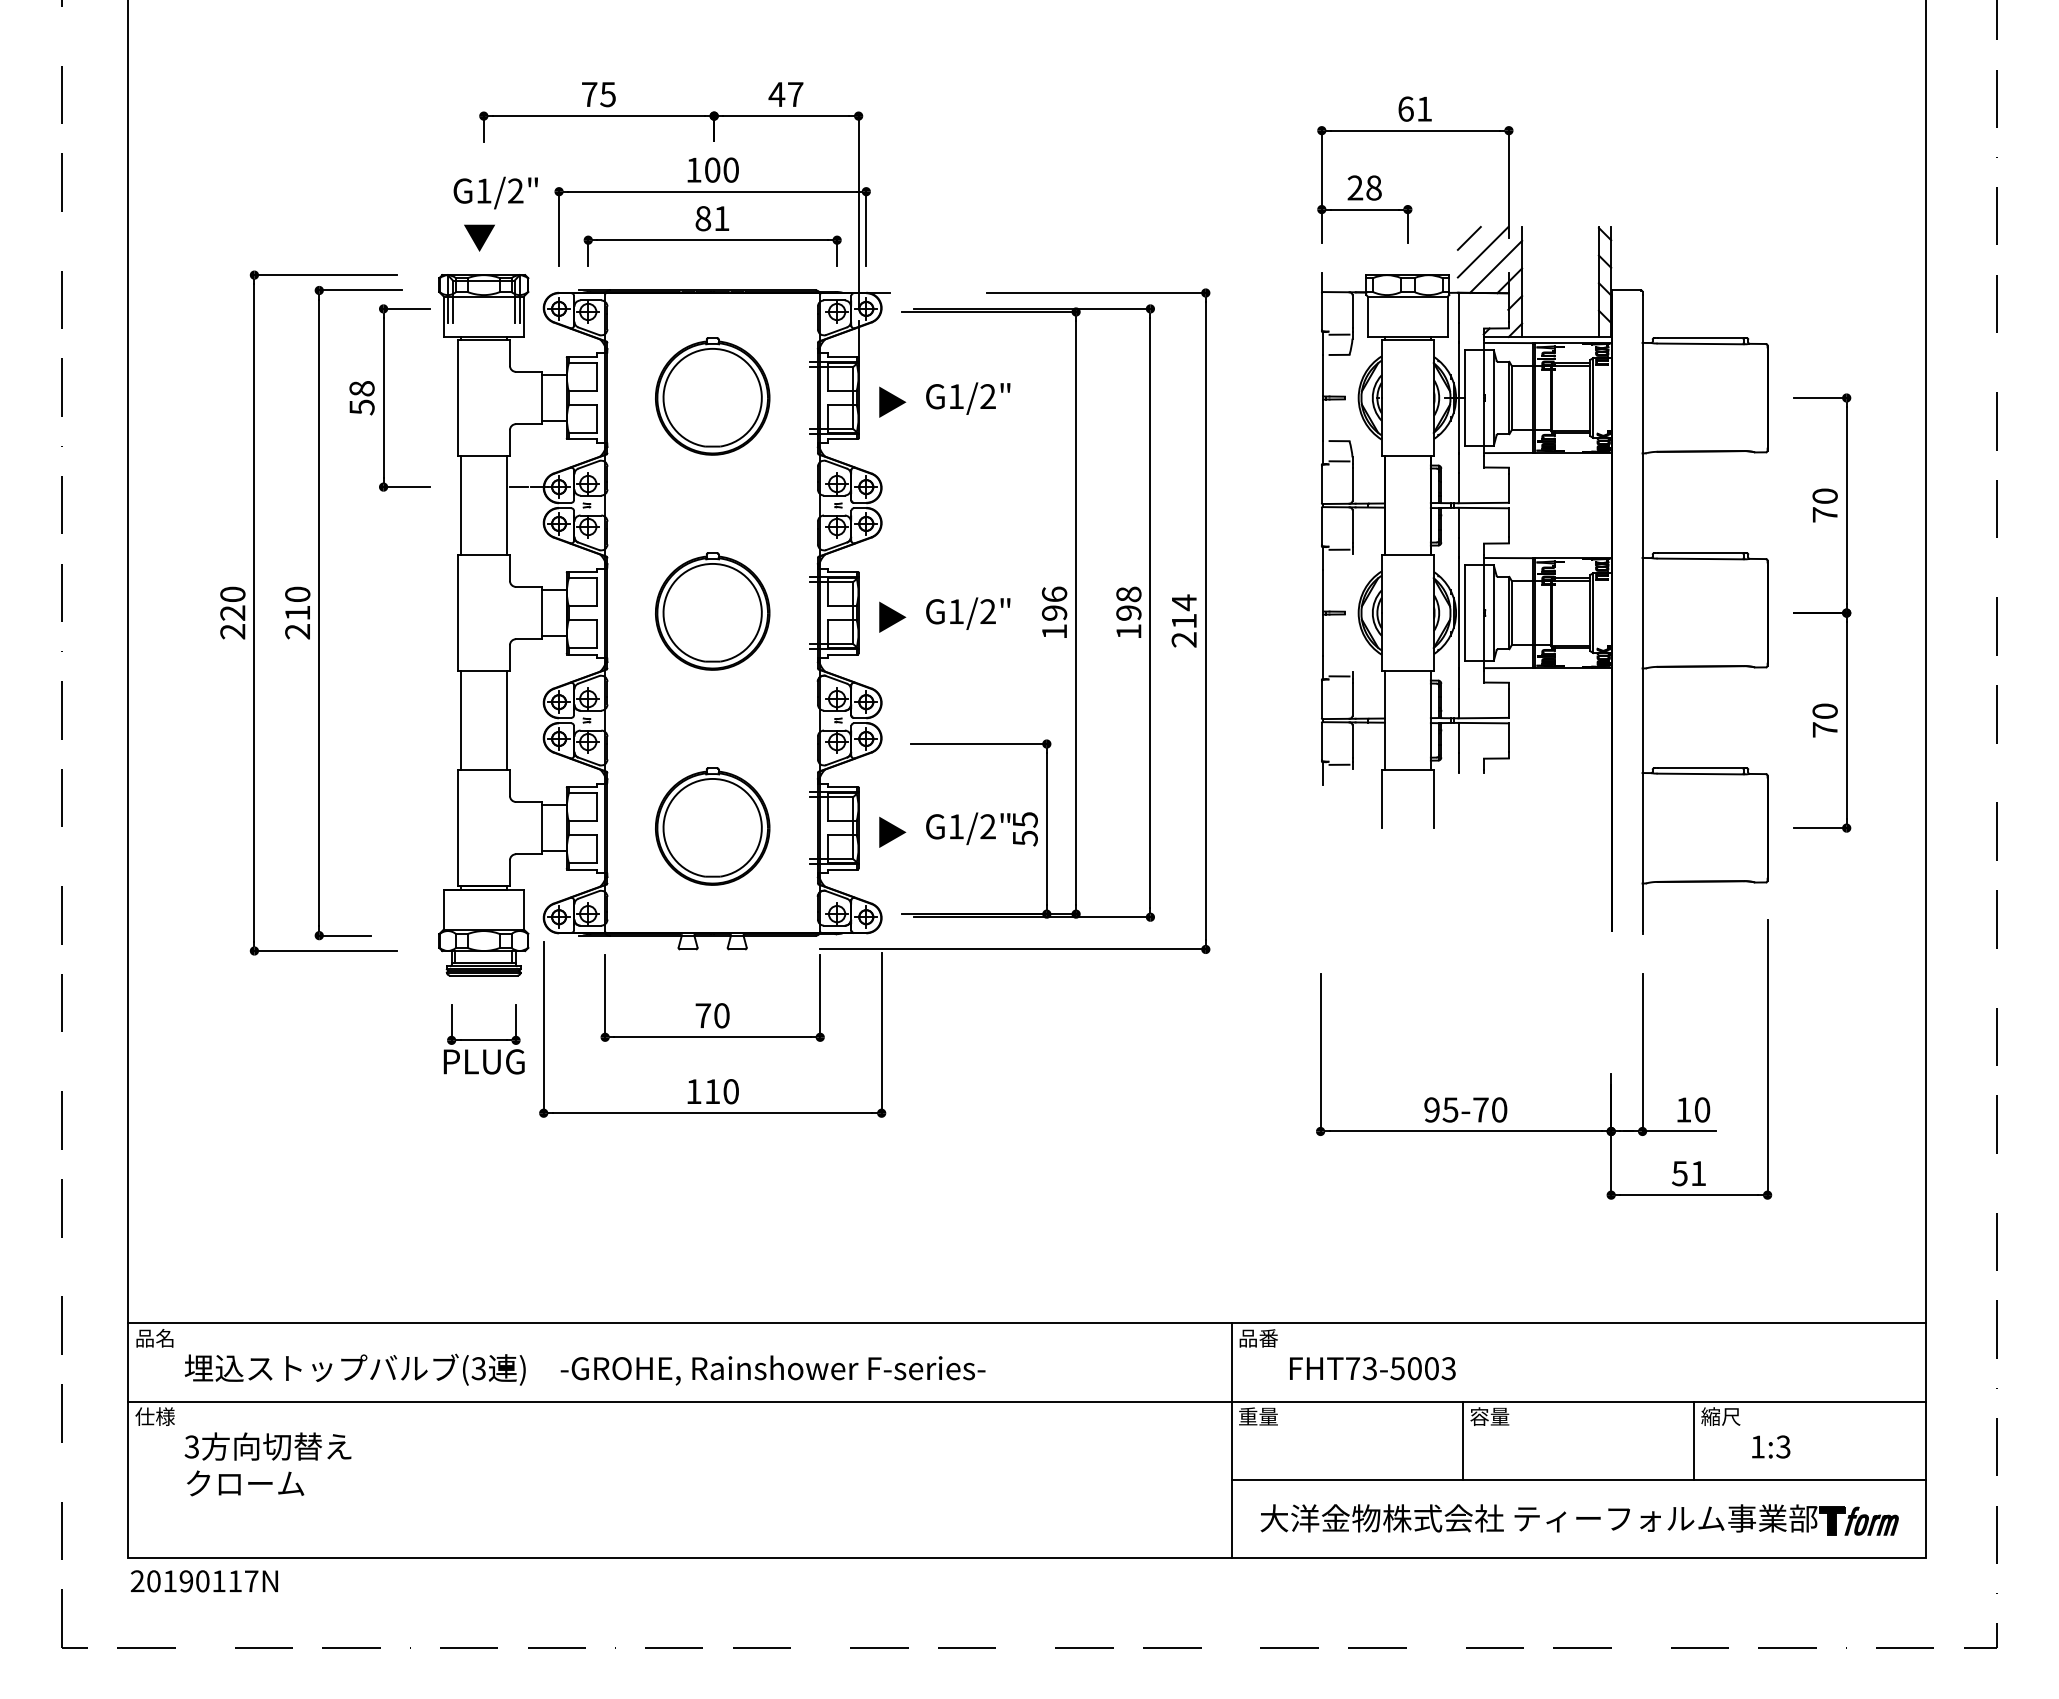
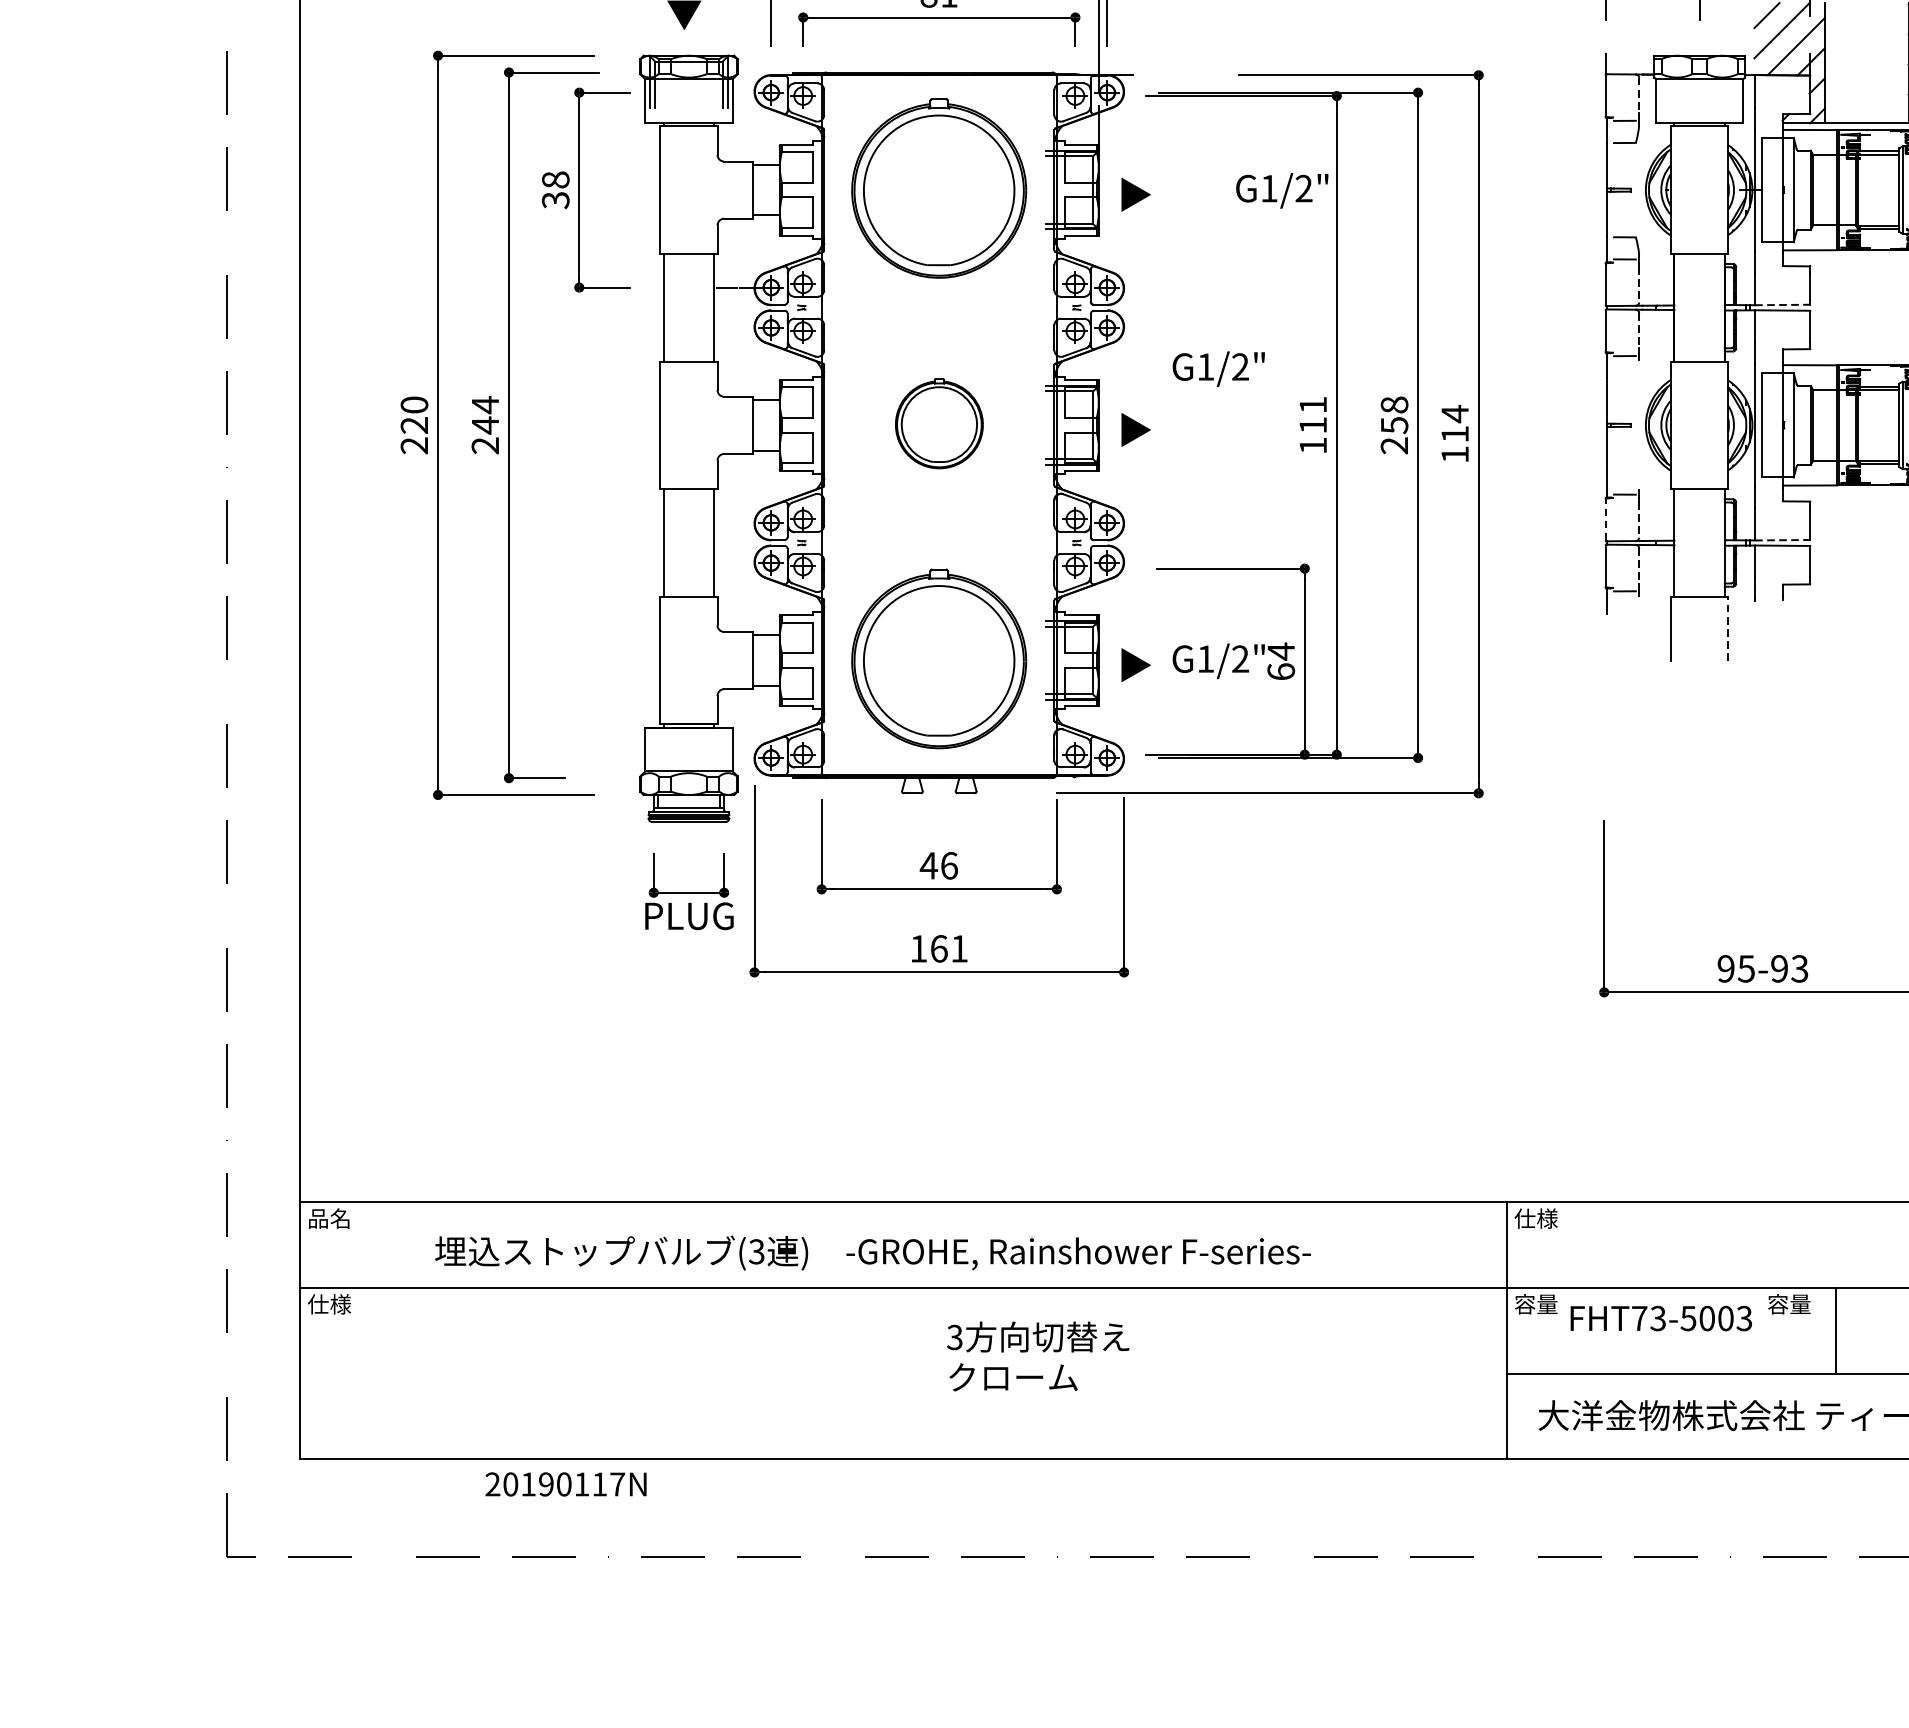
line: (1352, 312) -> (1639, 96), solid -> dashed
part: (712, 396) -> (939, 188), size x1.4
text: (968, 398) -> (1282, 190), moved
text: (361, 406) -> (555, 199), 58 -> 38
line: (1352, 485) -> (1639, 285), solid -> dashed
line: (1484, 503) -> (1783, 305), solid -> dashed
line: (1352, 527) -> (1639, 331), solid -> dashed
text: (297, 603) -> (485, 414), 210 -> 244
text: (1054, 603) -> (1313, 414), 196 -> 111
part: (712, 611) -> (939, 423), size x0.7
text: (968, 613) -> (1219, 368), moved
text: (1128, 622) -> (1394, 435), 198 -> 258
text: (1183, 639) -> (1454, 454), 214 -> 114
line: (1321, 699) -> (1605, 519), solid -> dashed
line: (1352, 700) -> (1639, 520), solid -> dashed
line: (1484, 718) -> (1783, 540), solid -> dashed
line: (1352, 742) -> (1639, 566), solid -> dashed
line: (1433, 798) -> (1727, 628), solid -> dashed
part: (712, 826) -> (939, 658), size x1.4
text: (1024, 828) -> (1280, 661), 55 -> 64
text: (711, 1015) -> (938, 865), 70 -> 46
text: (721, 1091) -> (948, 948), 110 -> 161
text: (1490, 1109) -> (1790, 968), 95-70 -> 95-93
text: (1258, 1337) -> (1536, 1217), 品番 -> 仕様
text: (1372, 1368) -> (1661, 1318), moved
text: (584, 1369) -> (872, 1252), moved
text: (1248, 1416) -> (1525, 1304), 重量 -> 容量
line: (1462, 1440) -> (1836, 1330), moved
text: (267, 1464) -> (1037, 1356), moved
text: (203, 1581) -> (565, 1484), moved

